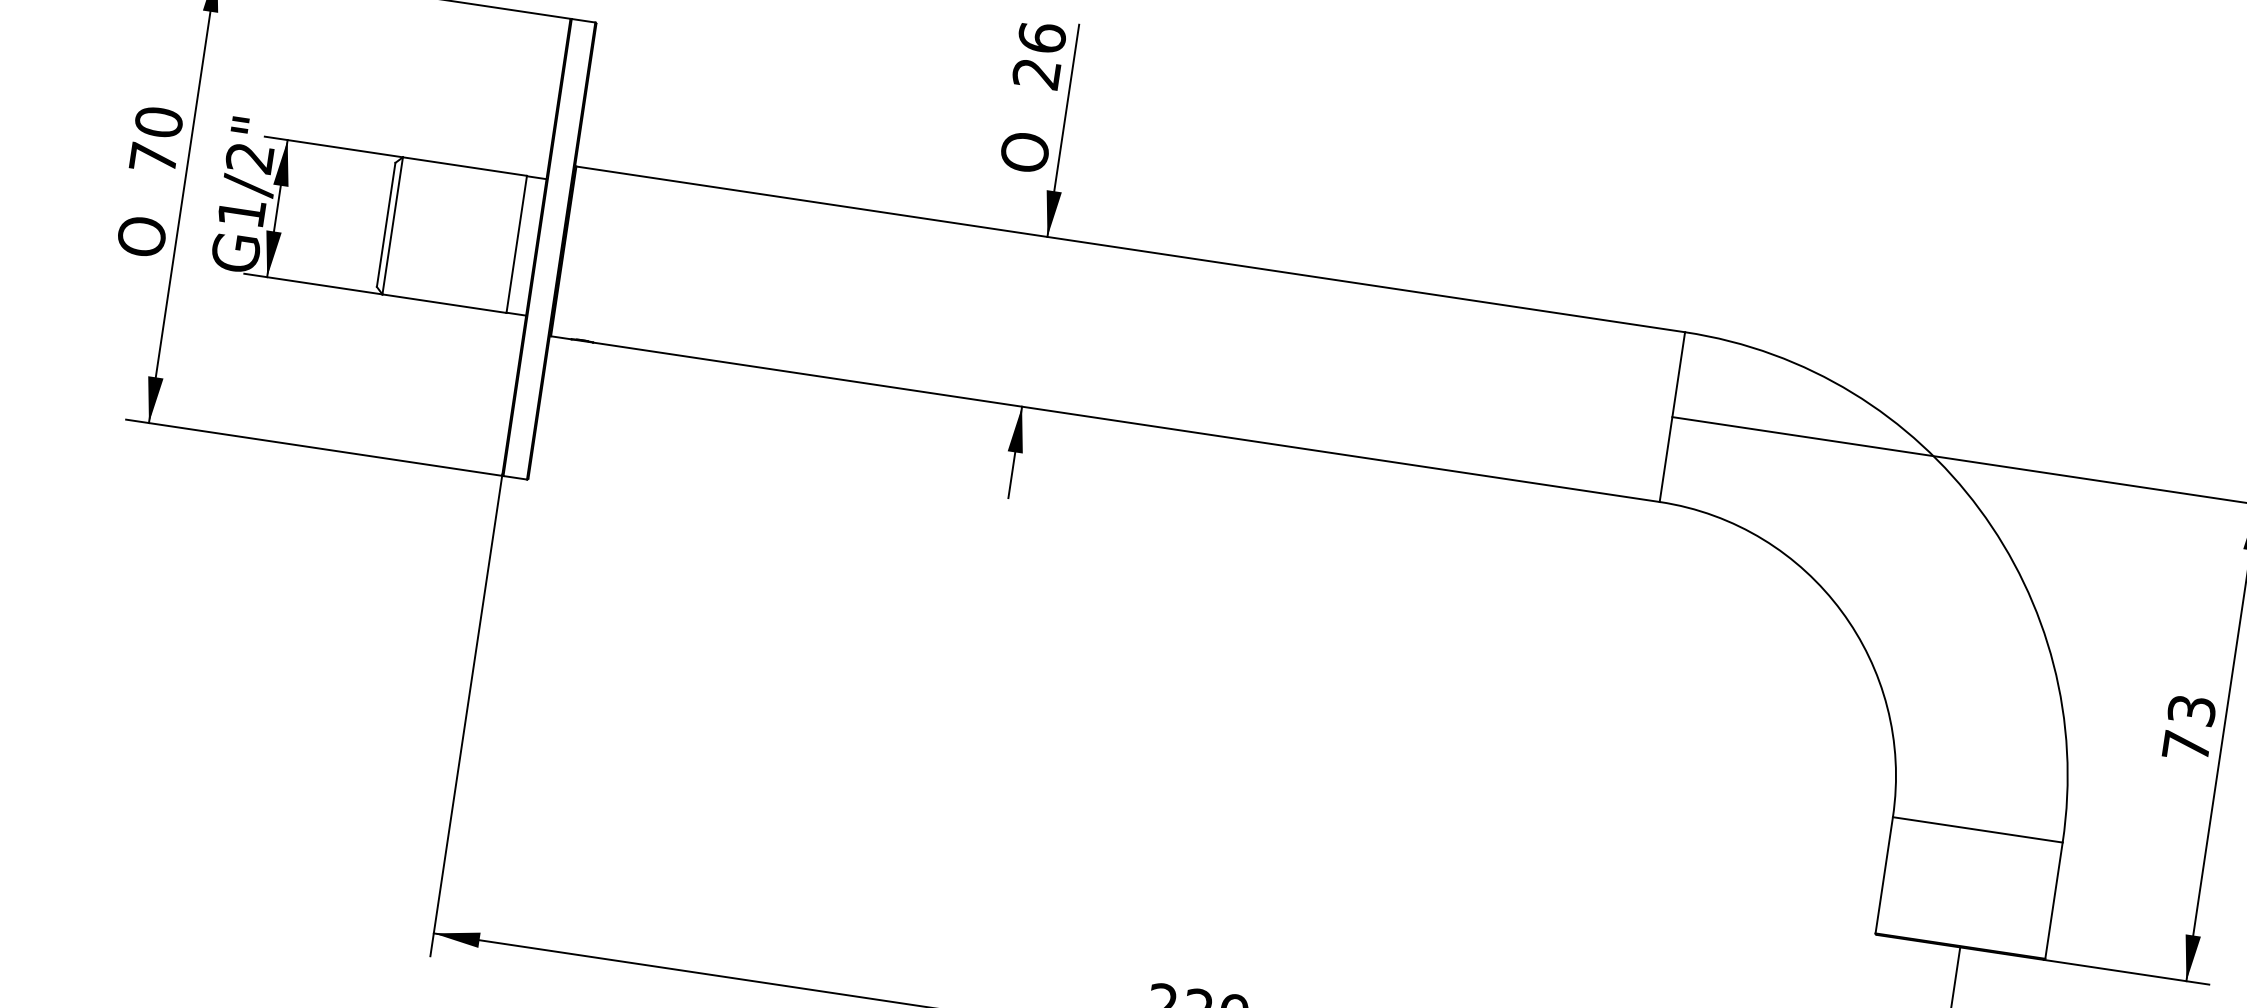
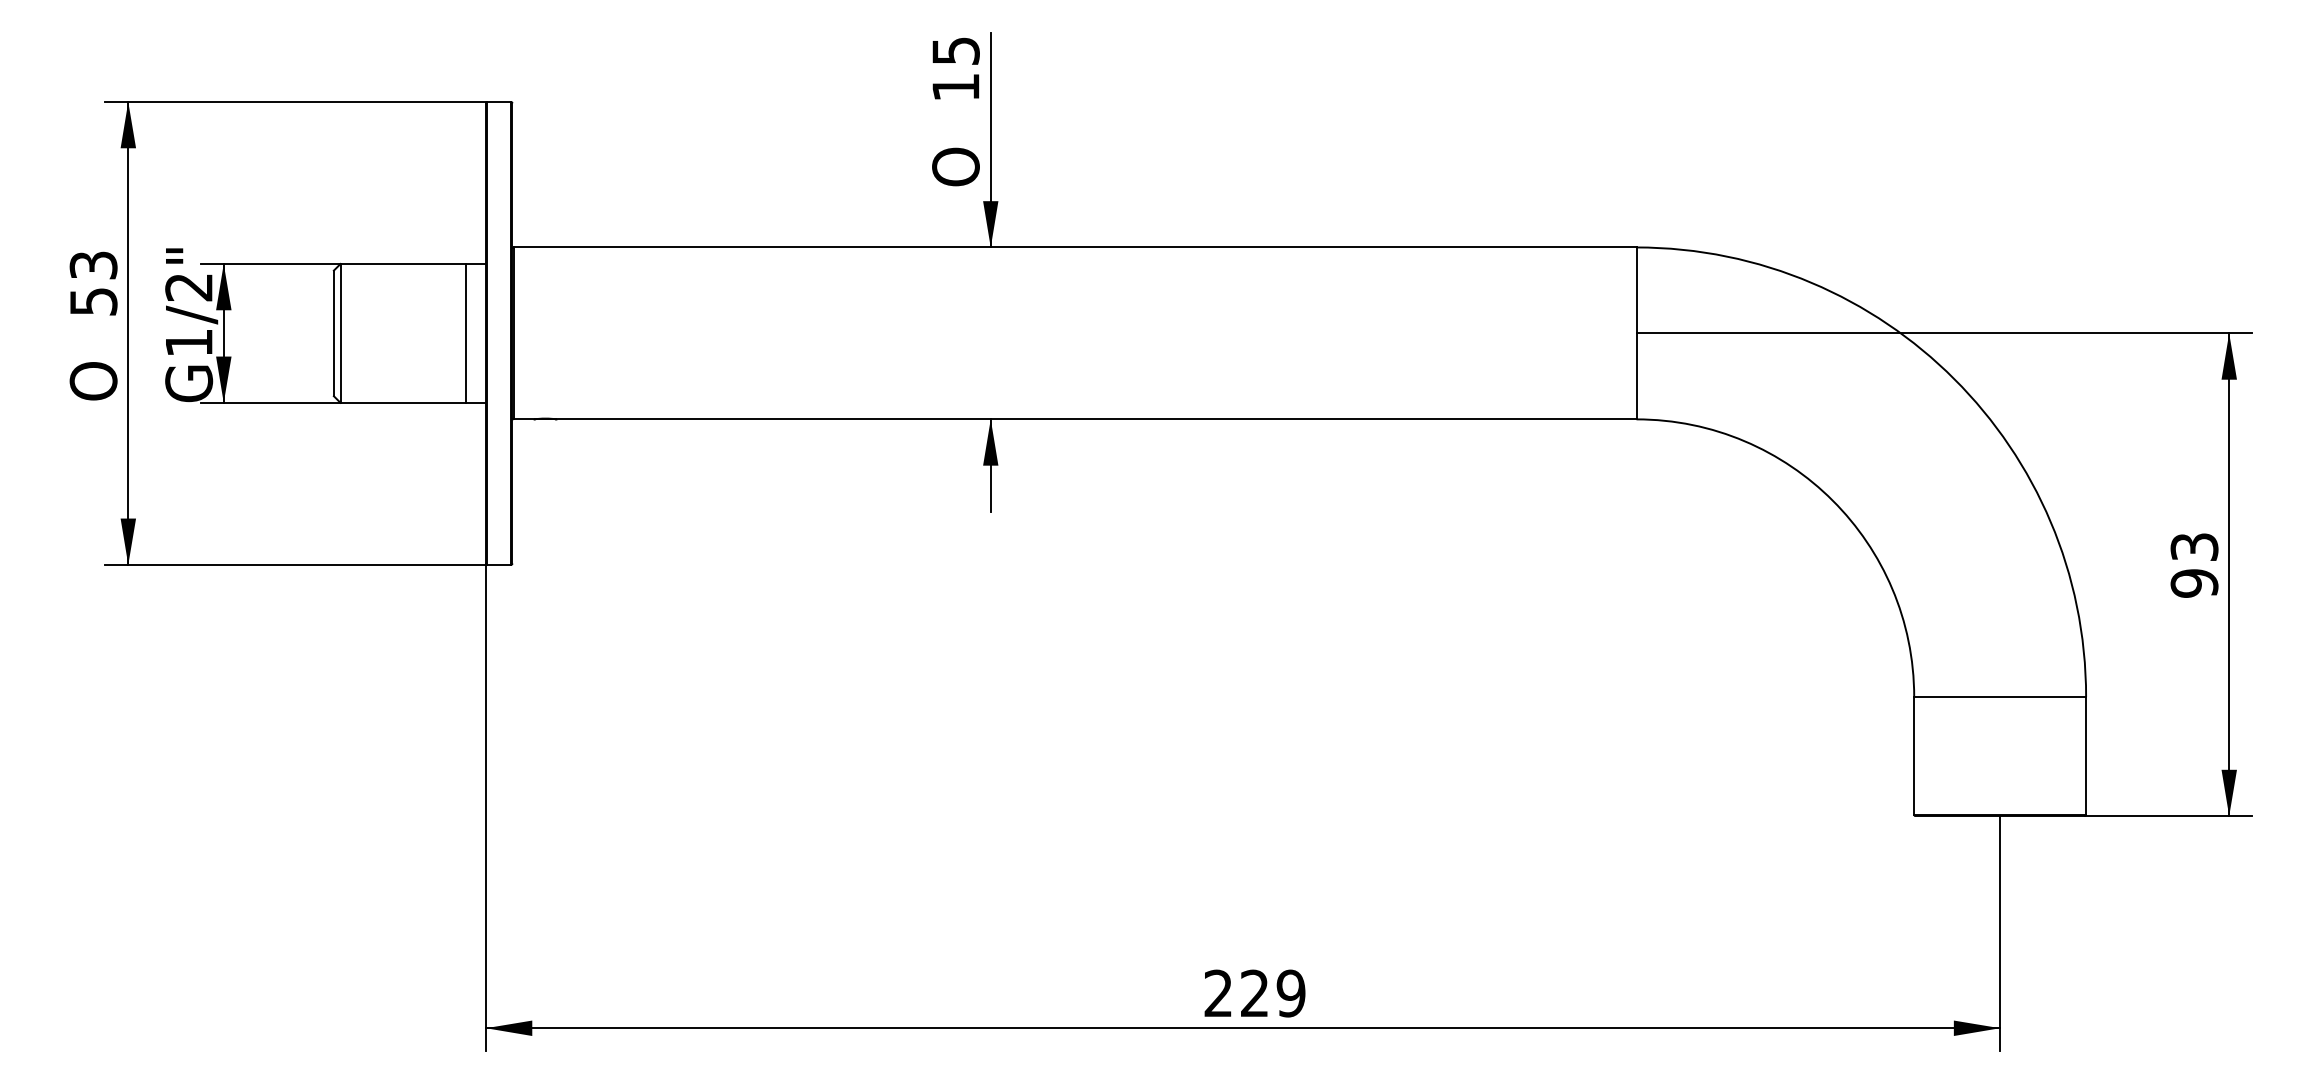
text: (1039, 55) -> (955, 68), 26 -> 15
text: (156, 140) -> (93, 283), 70 -> 53
text: (2186, 746) -> (2194, 583), 73 -> 93

